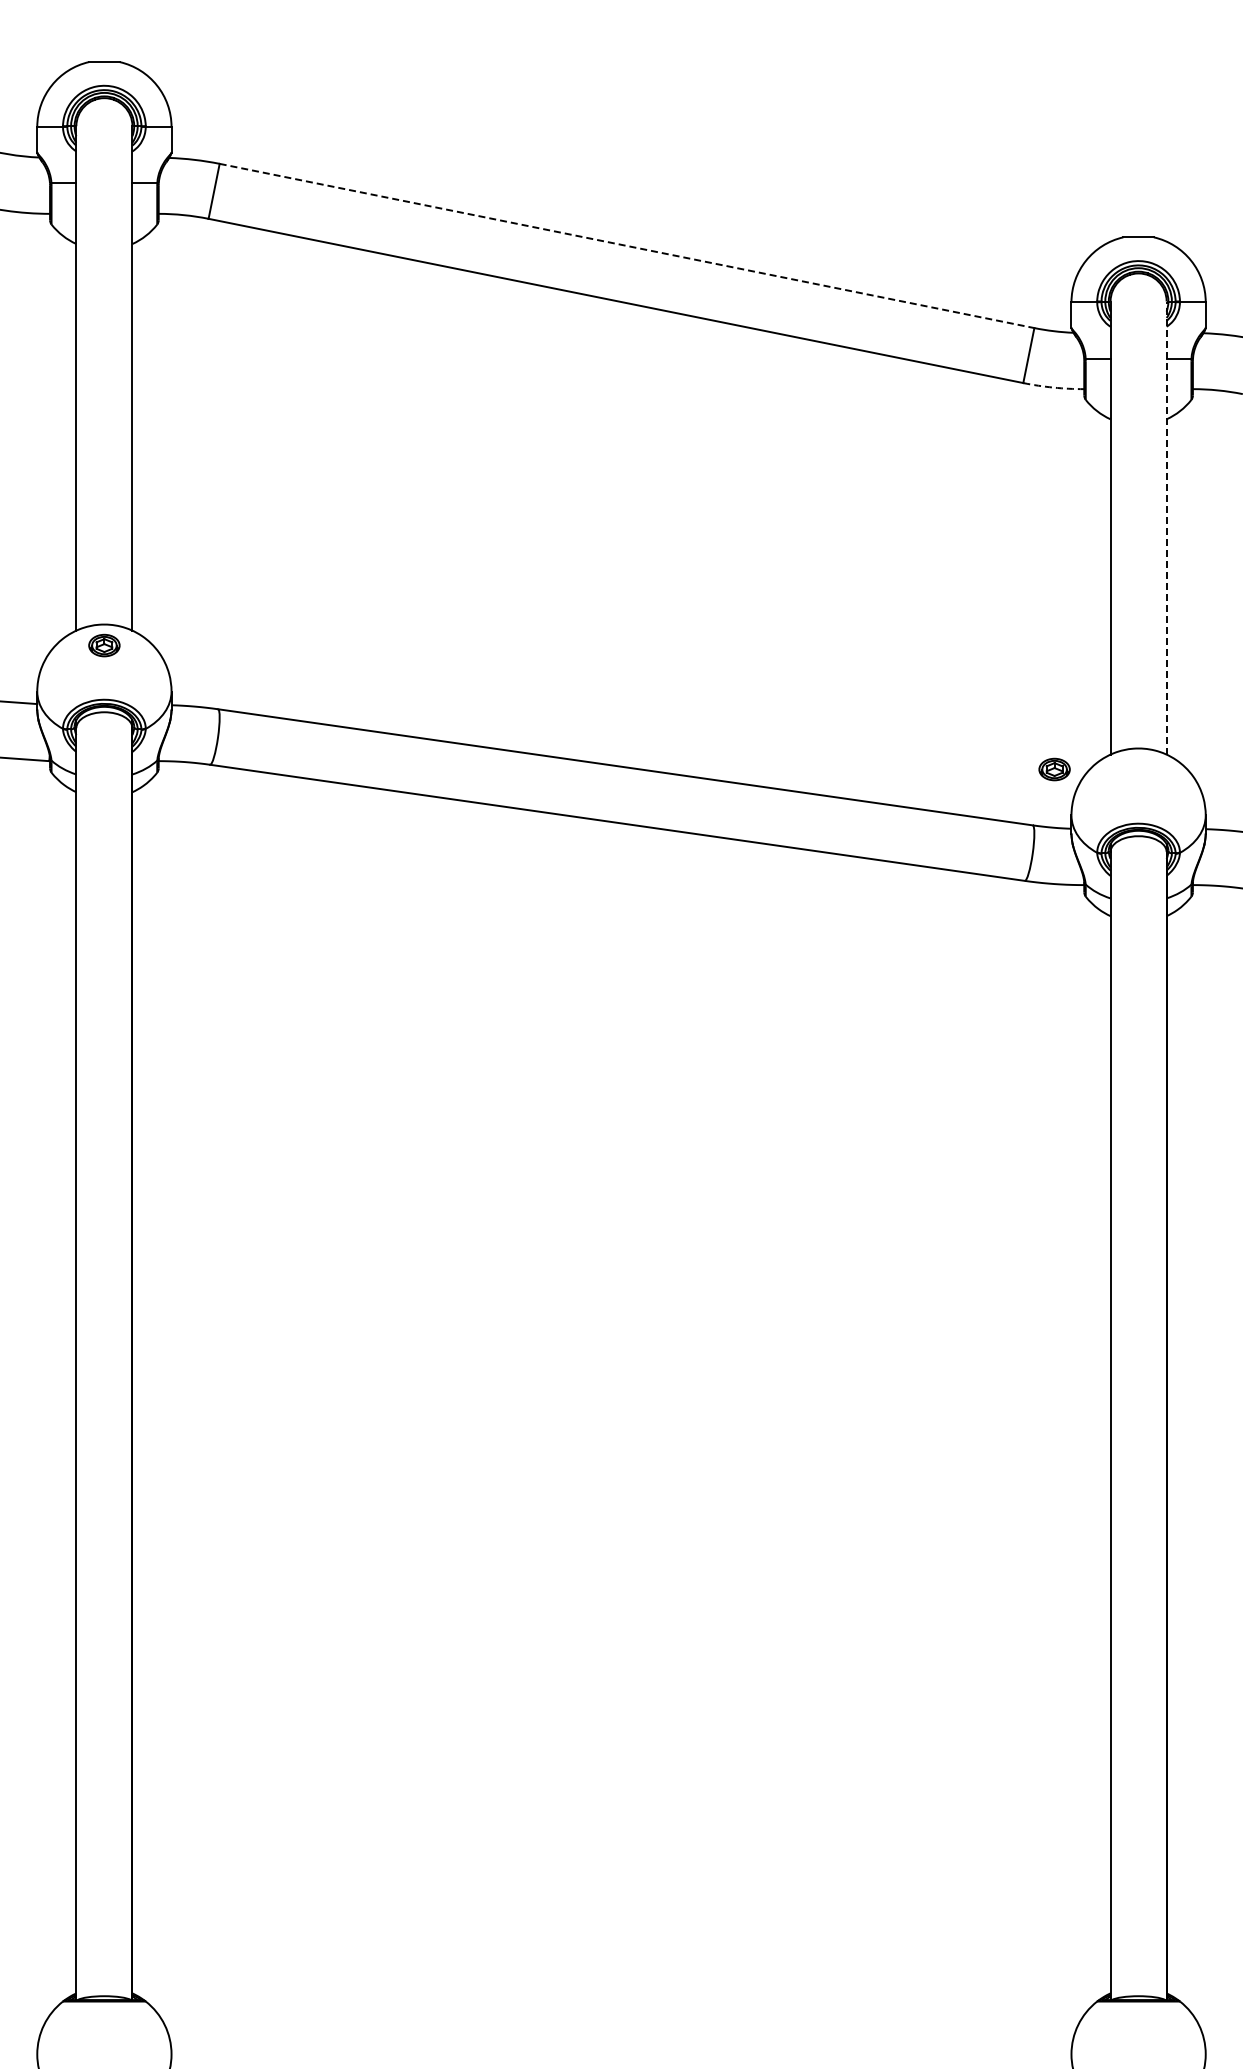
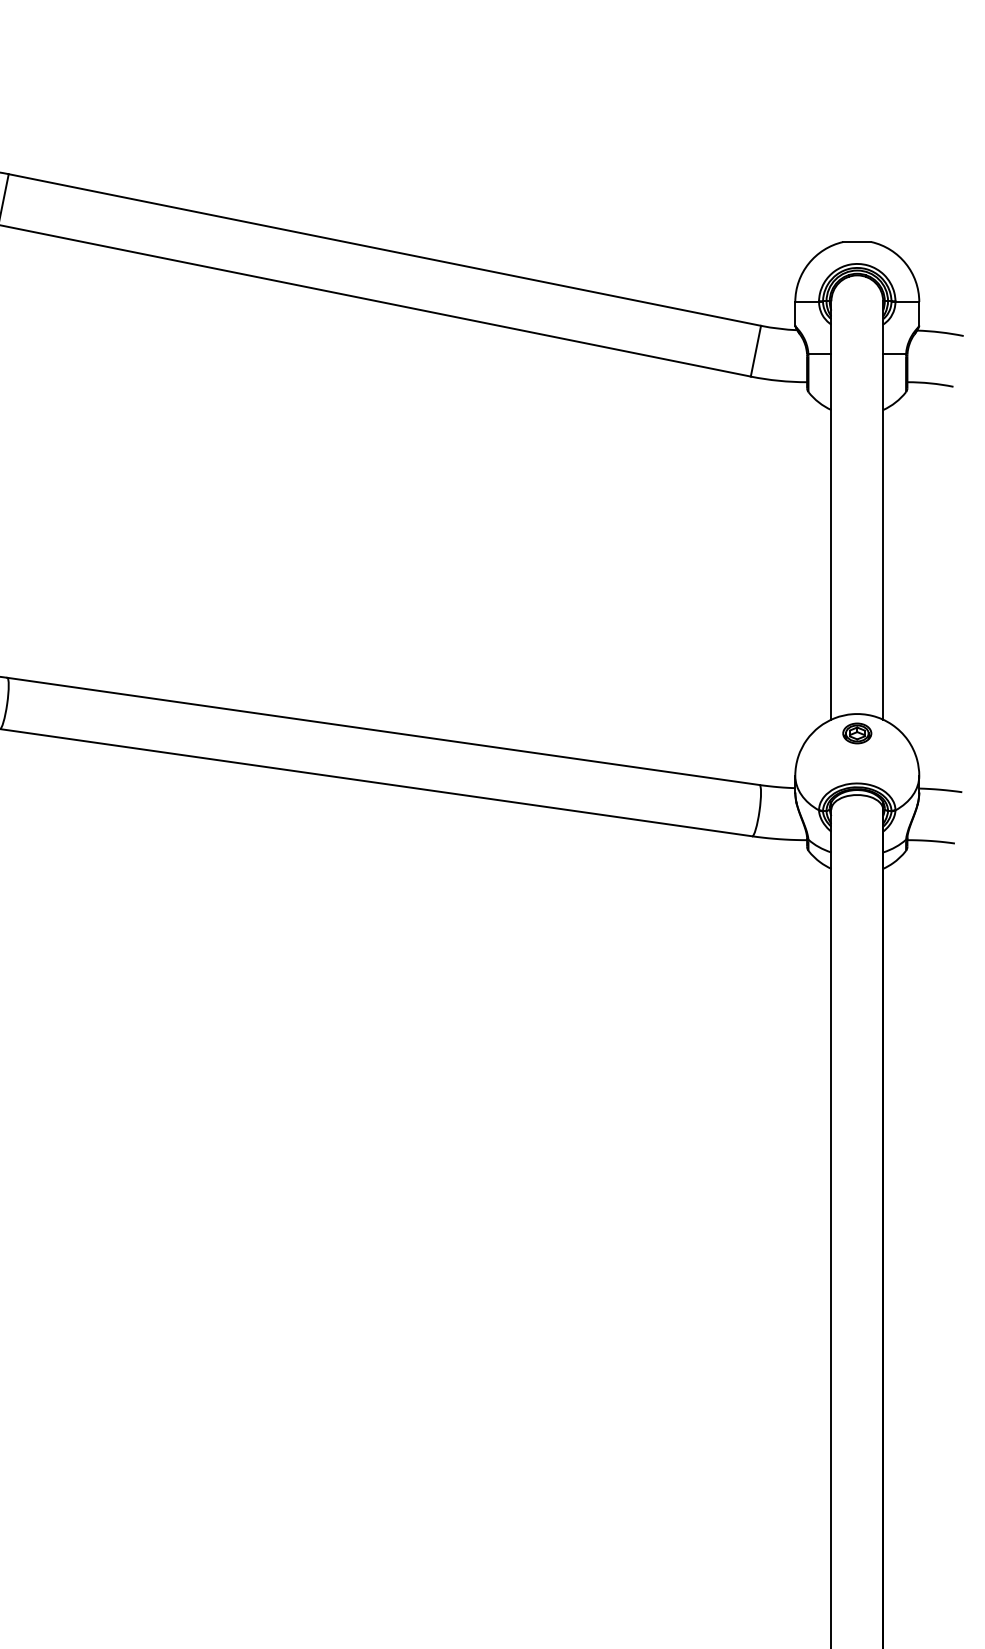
line: (627, 245) -> (385, 249), dashed -> solid
arc: (1053, 387) -> (778, 380), dashed -> solid
line: (1166, 528) -> (883, 510), dashed -> solid
part: (1054, 769) -> (857, 733), moved

